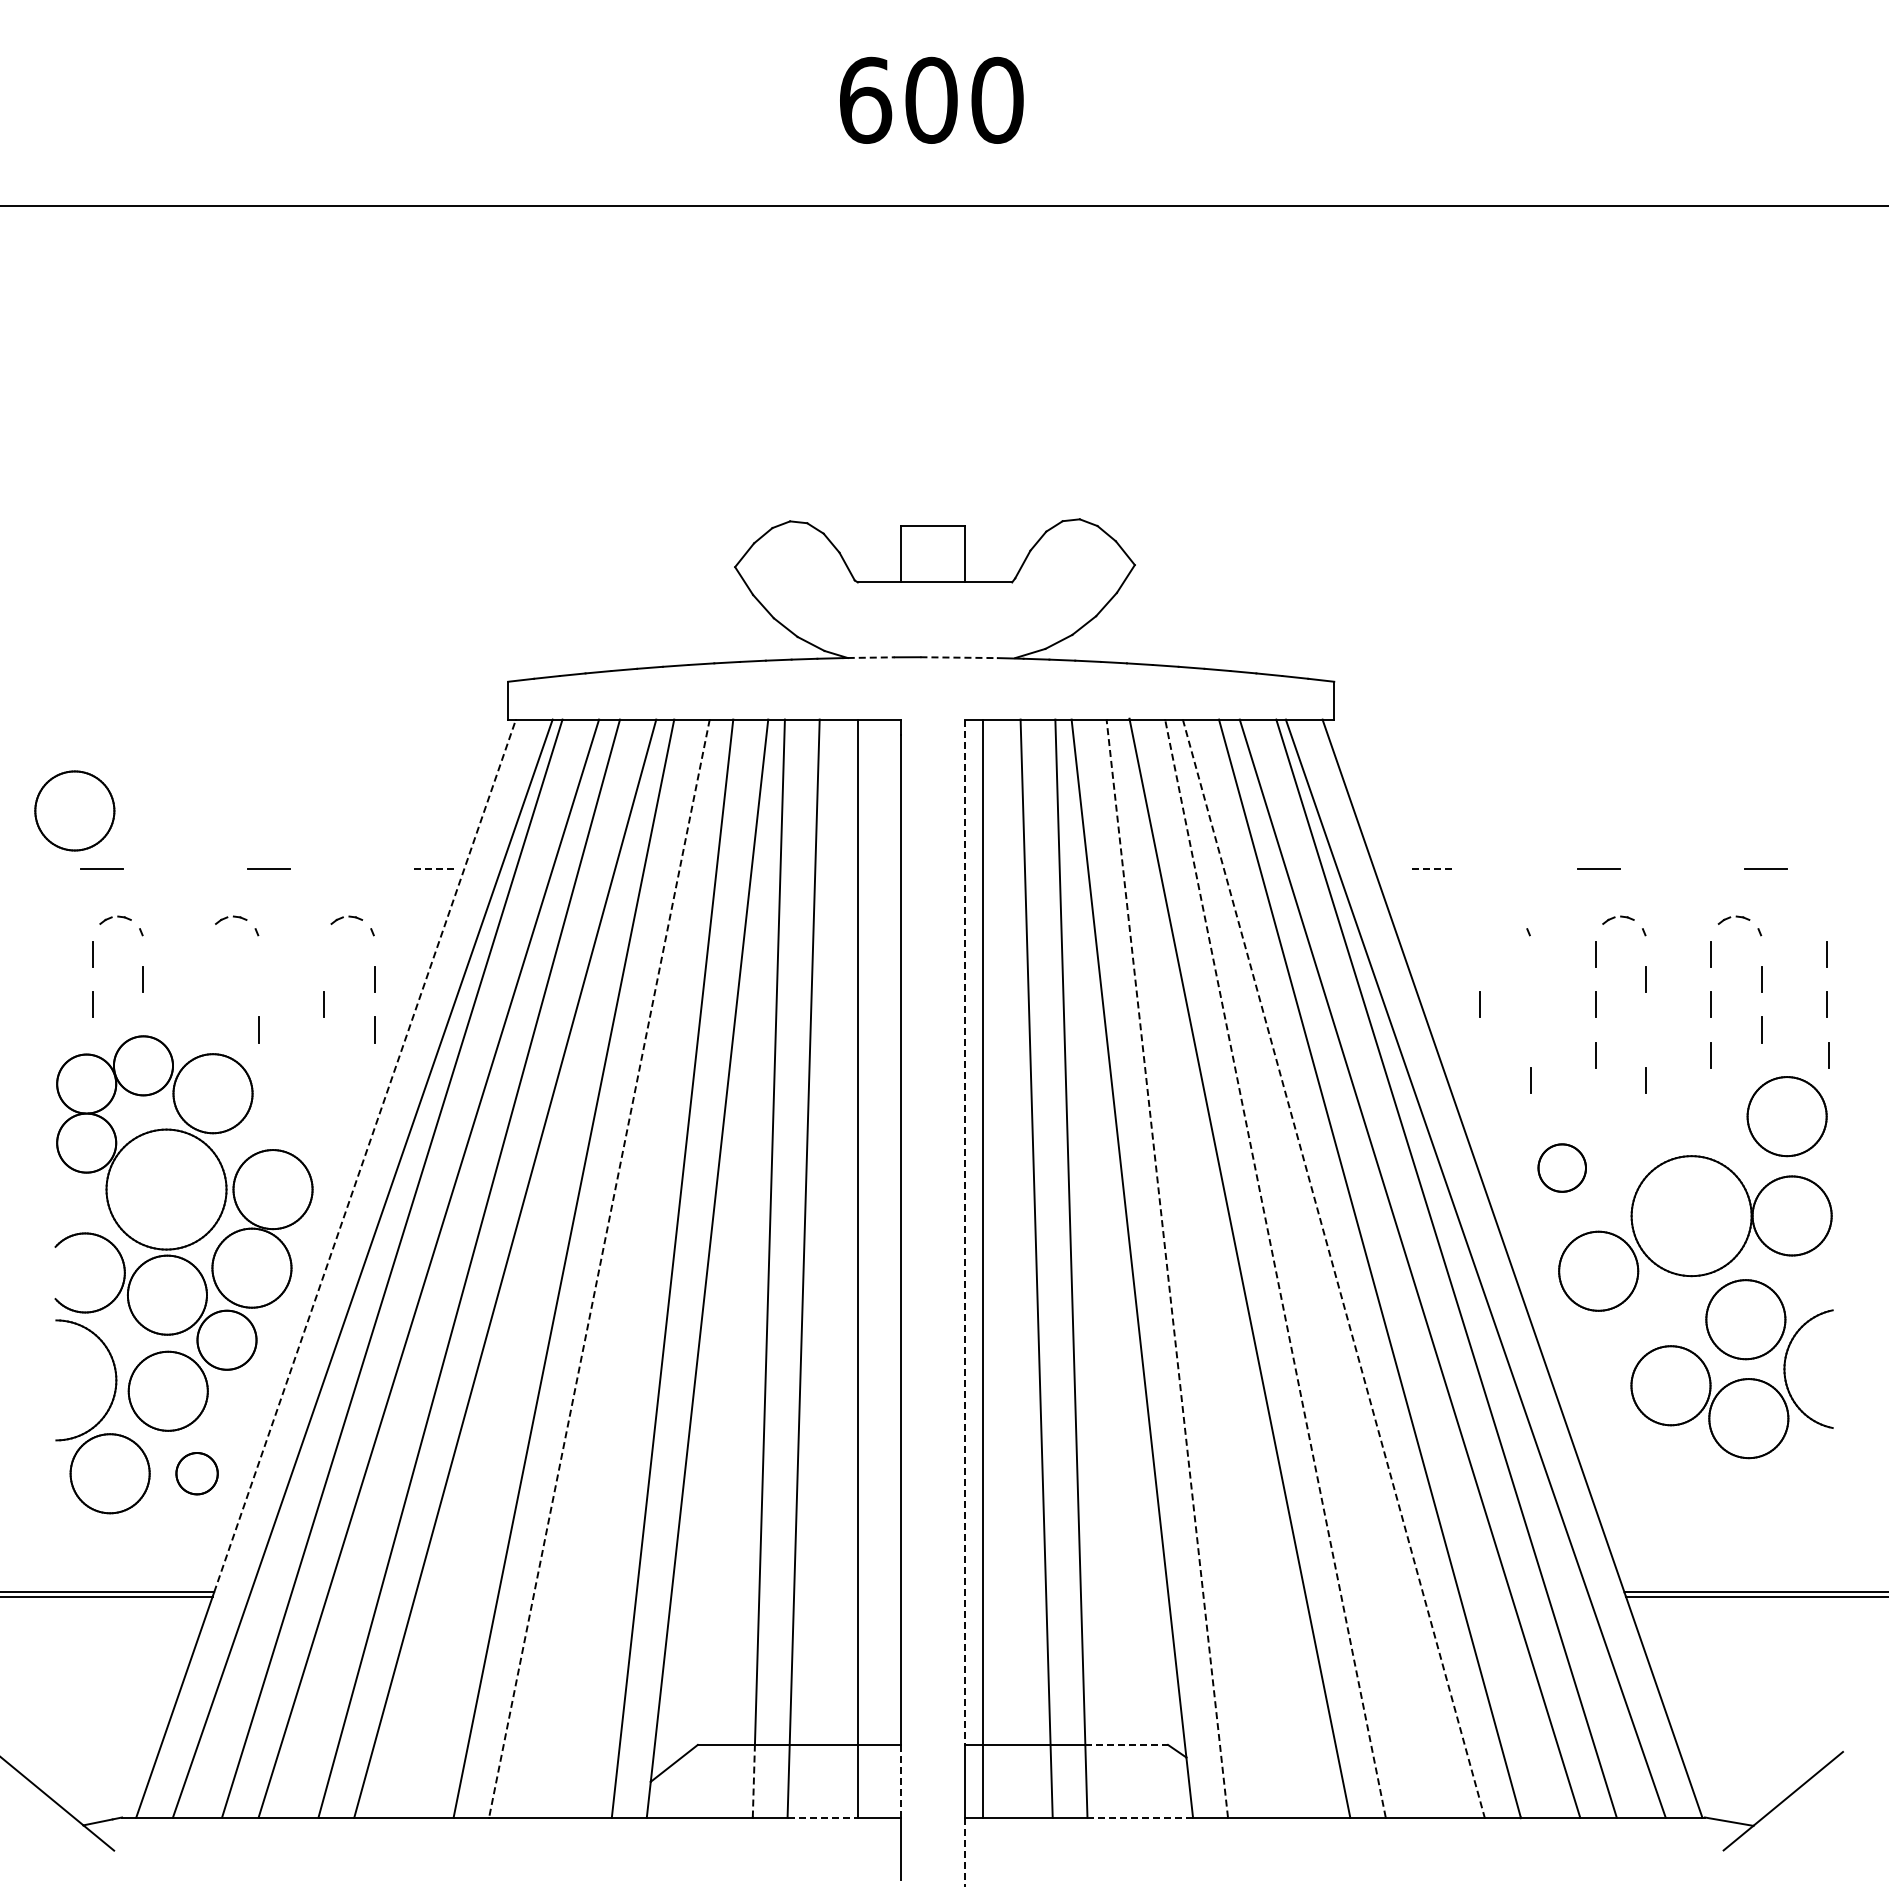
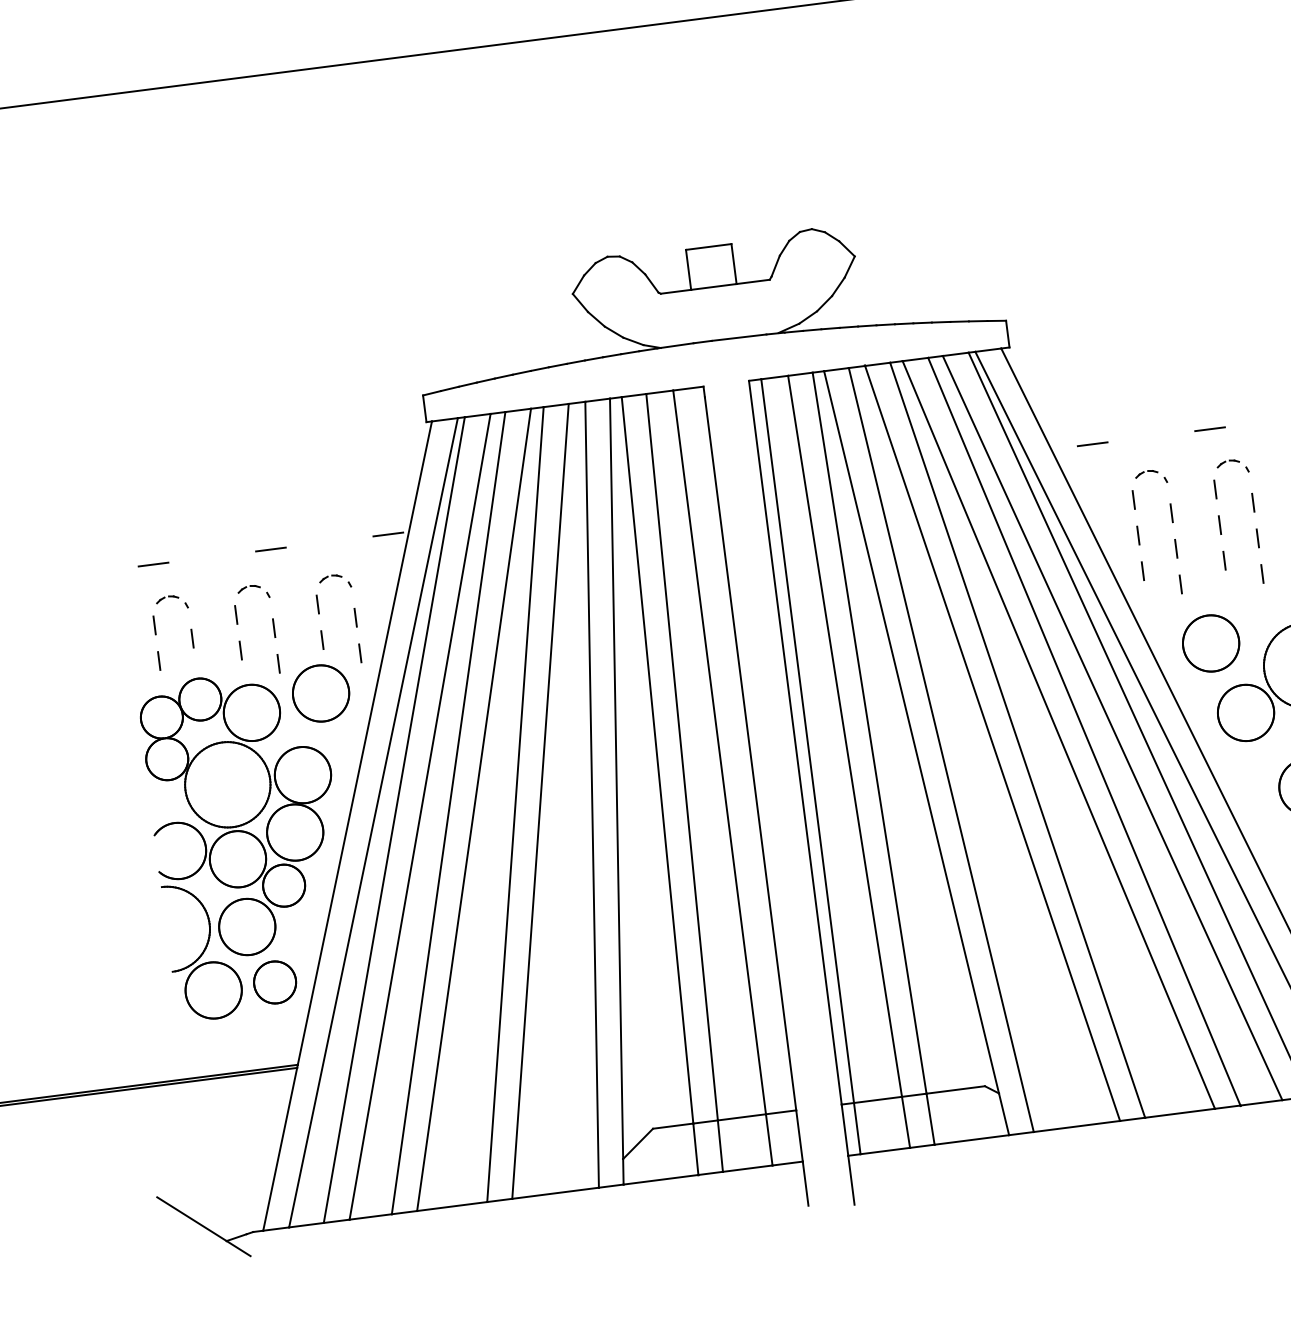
line: (871, 657) -> (677, 345), dashed -> solid
line: (959, 657) -> (739, 337), dashed -> solid
part: (74, 810) -> (320, 693), moved
line: (435, 869) -> (388, 534), dashed -> solid
line: (1433, 869) -> (1093, 444), dashed -> solid
part: (1502, 919) -> (1146, 473), added
line: (208, 954) -> (236, 615), added
line: (324, 954) -> (318, 604), added
line: (1480, 954) -> (1133, 500), added
line: (258, 979) -> (273, 628), added
line: (1530, 979) -> (1171, 513), added
line: (208, 1004) -> (240, 650), added
line: (1530, 1029) -> (1176, 548), added
line: (1645, 1029) -> (1257, 538), added
line: (1480, 1054) -> (1143, 570), added
line: (365, 1156) -> (365, 743), dashed -> solid
part: (1561, 1167) -> (1210, 643), size x1.67
line: (965, 1232) -> (795, 742), dashed -> solid
line: (599, 1268) -> (540, 801), dashed -> solid
line: (1167, 1268) -> (941, 749), dashed -> solid
line: (1275, 1268) -> (1017, 740), dashed -> solid
line: (1333, 1269) -> (1058, 735), dashed -> solid
part: (196, 1473) -> (274, 982), size x1.43
line: (1127, 1744) -> (956, 1089), dashed -> solid
line: (753, 1780) -> (695, 1148), dashed -> solid
line: (900, 1780) -> (799, 1135), dashed -> solid
line: (823, 1817) -> (748, 1168), dashed -> solid
line: (1140, 1817) -> (972, 1139), dashed -> solid
line: (965, 1852) -> (851, 1180), dashed -> solid

